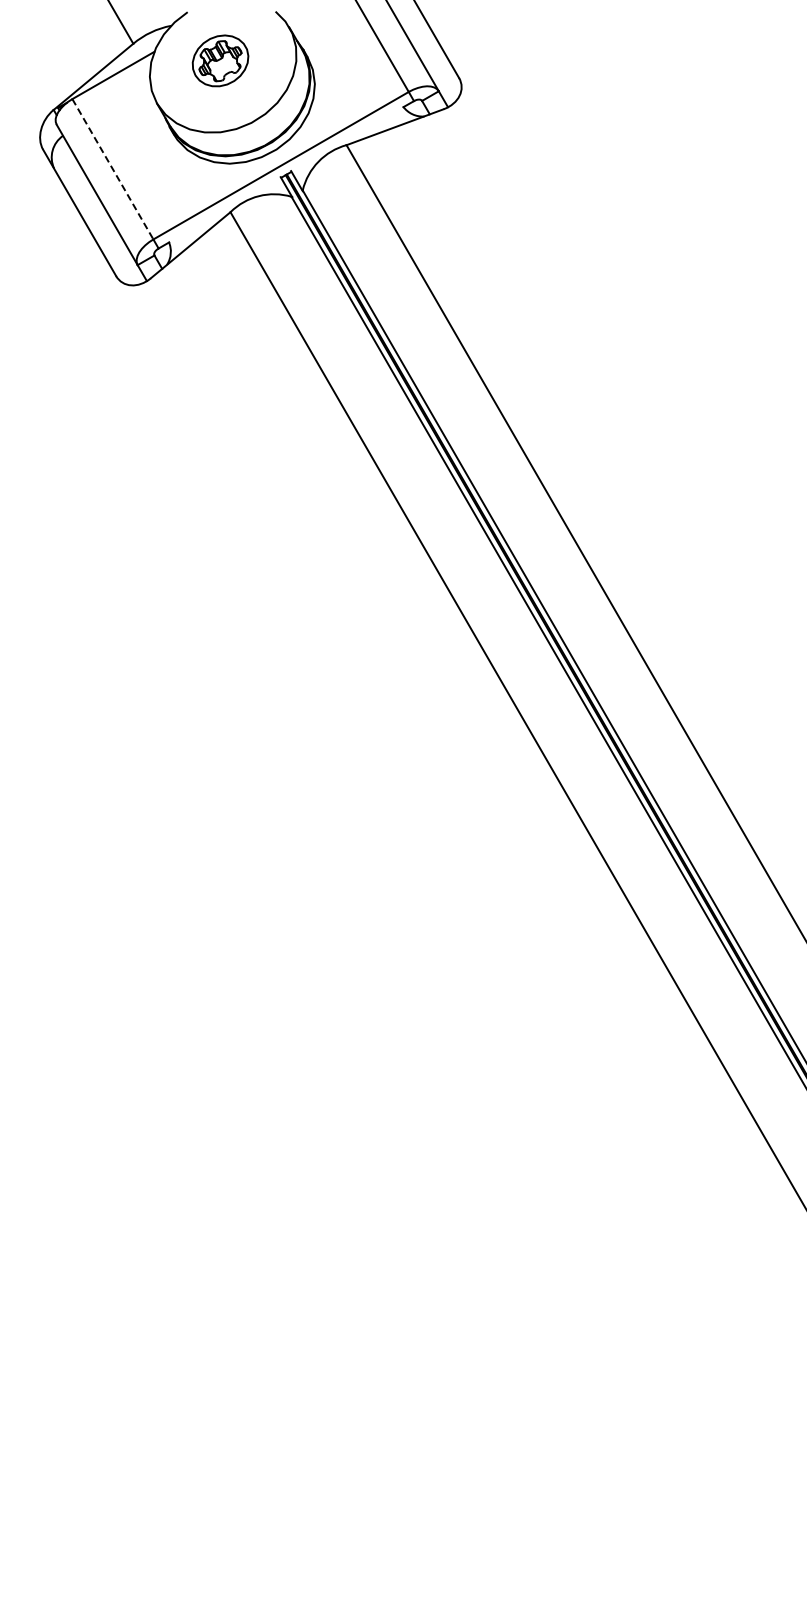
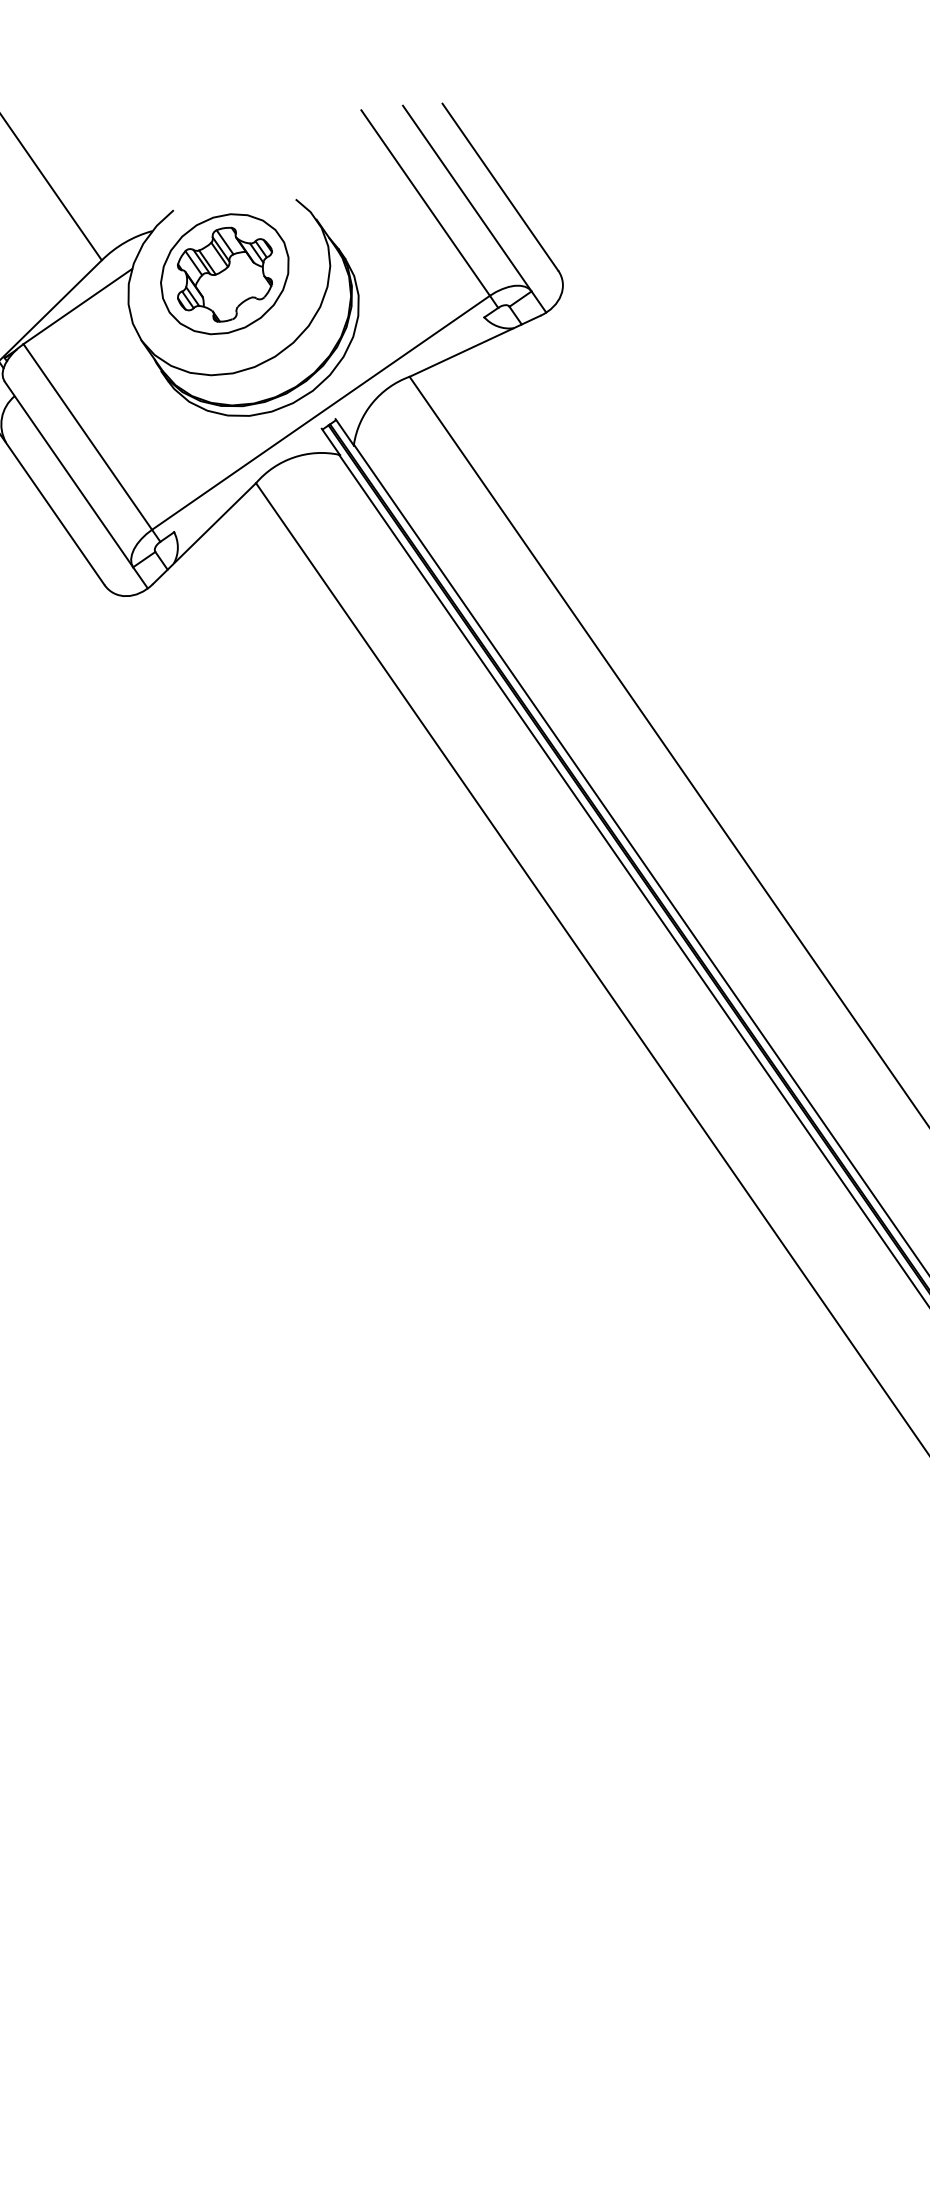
part: (220, 60) -> (224, 273), size x1.67
line: (113, 169) -> (88, 437), dashed -> solid

